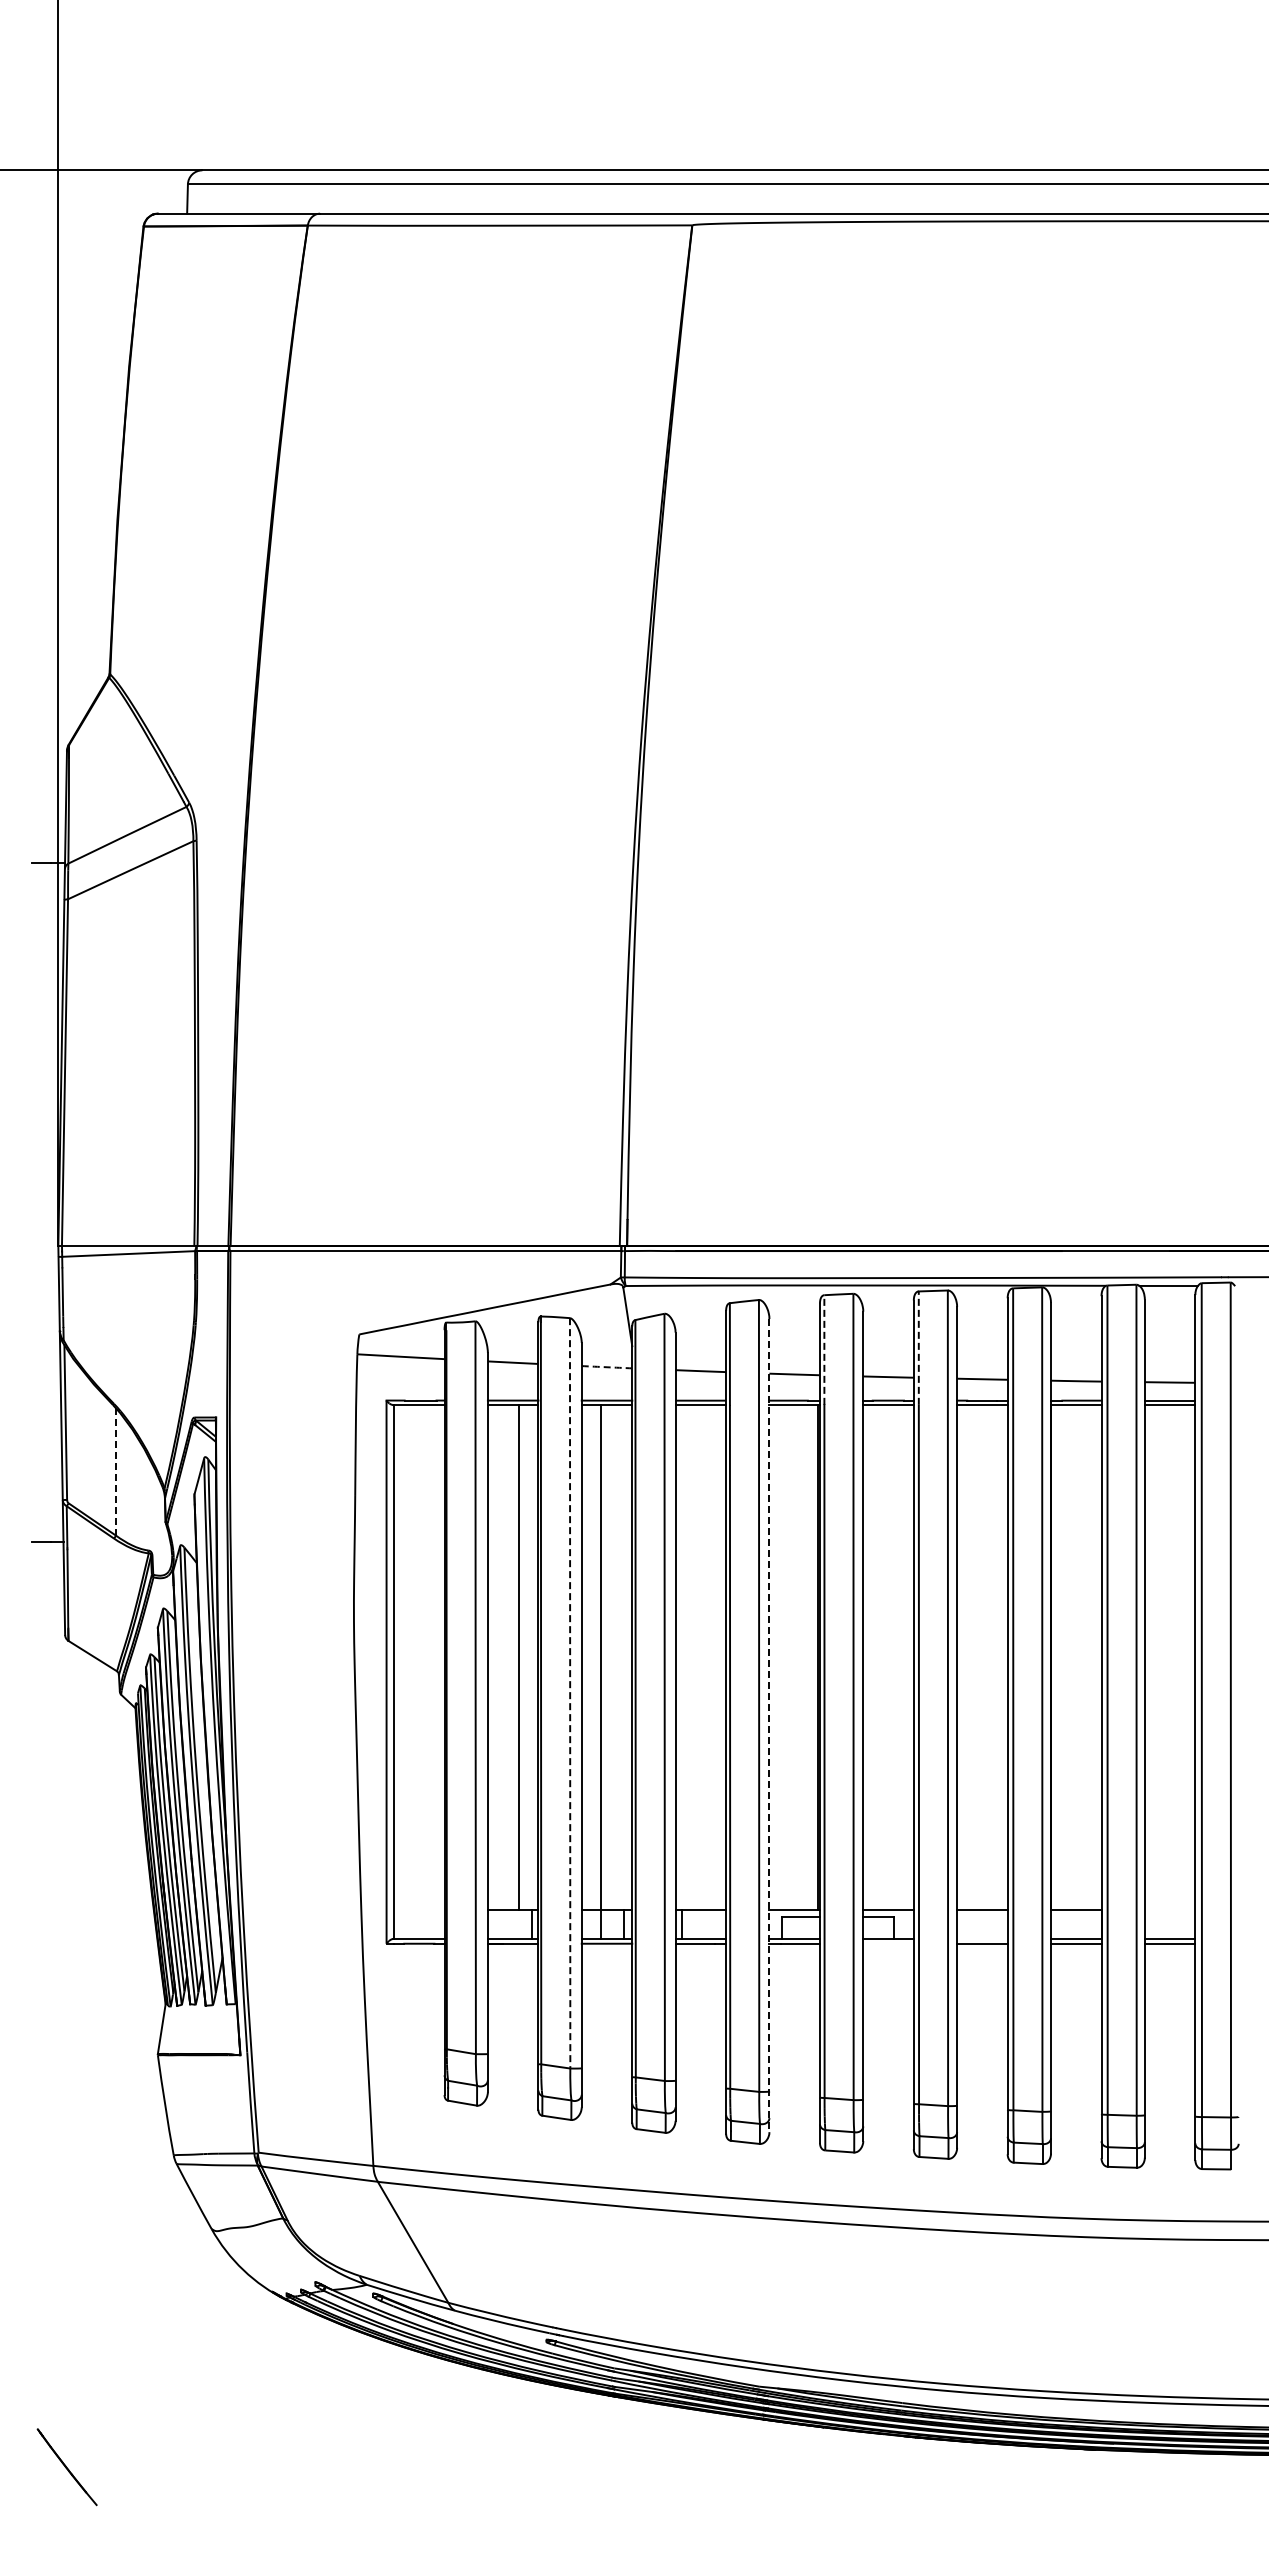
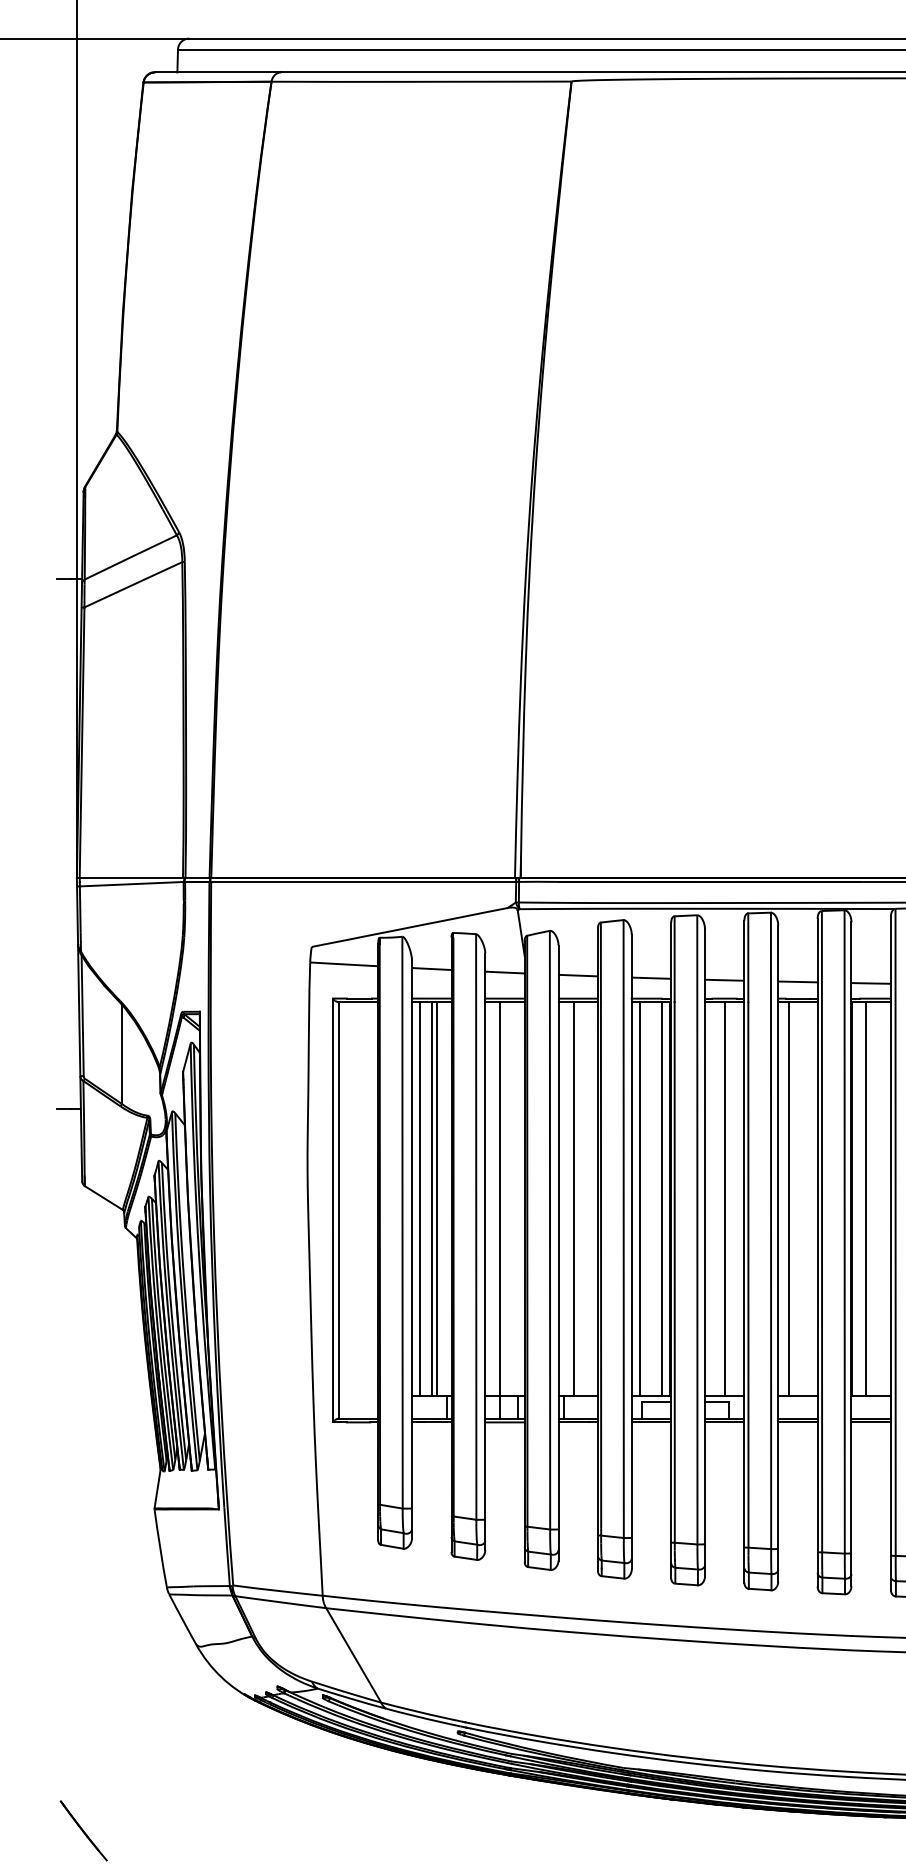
line: (918, 1348) -> (748, 957), dashed -> solid
line: (824, 1350) -> (674, 959), dashed -> solid
arc: (607, 1367) -> (505, 972), dashed -> solid
line: (116, 1472) -> (122, 1054), dashed -> solid
line: (497, 1657) -> (419, 1199), added
line: (513, 1657) -> (432, 1199), added
line: (695, 1657) -> (574, 1199), added
line: (780, 1657) -> (640, 1199), added
line: (807, 1657) -> (661, 1199), added
line: (889, 1657) -> (725, 1199), added
line: (971, 1657) -> (789, 1199), added
line: (1069, 1657) -> (865, 1199), added
line: (570, 1693) -> (476, 1227), dashed -> solid
line: (769, 1725) -> (631, 1252), dashed -> solid
line: (982, 1939) -> (798, 1419), added
line: (888, 1943) -> (724, 1422), added

